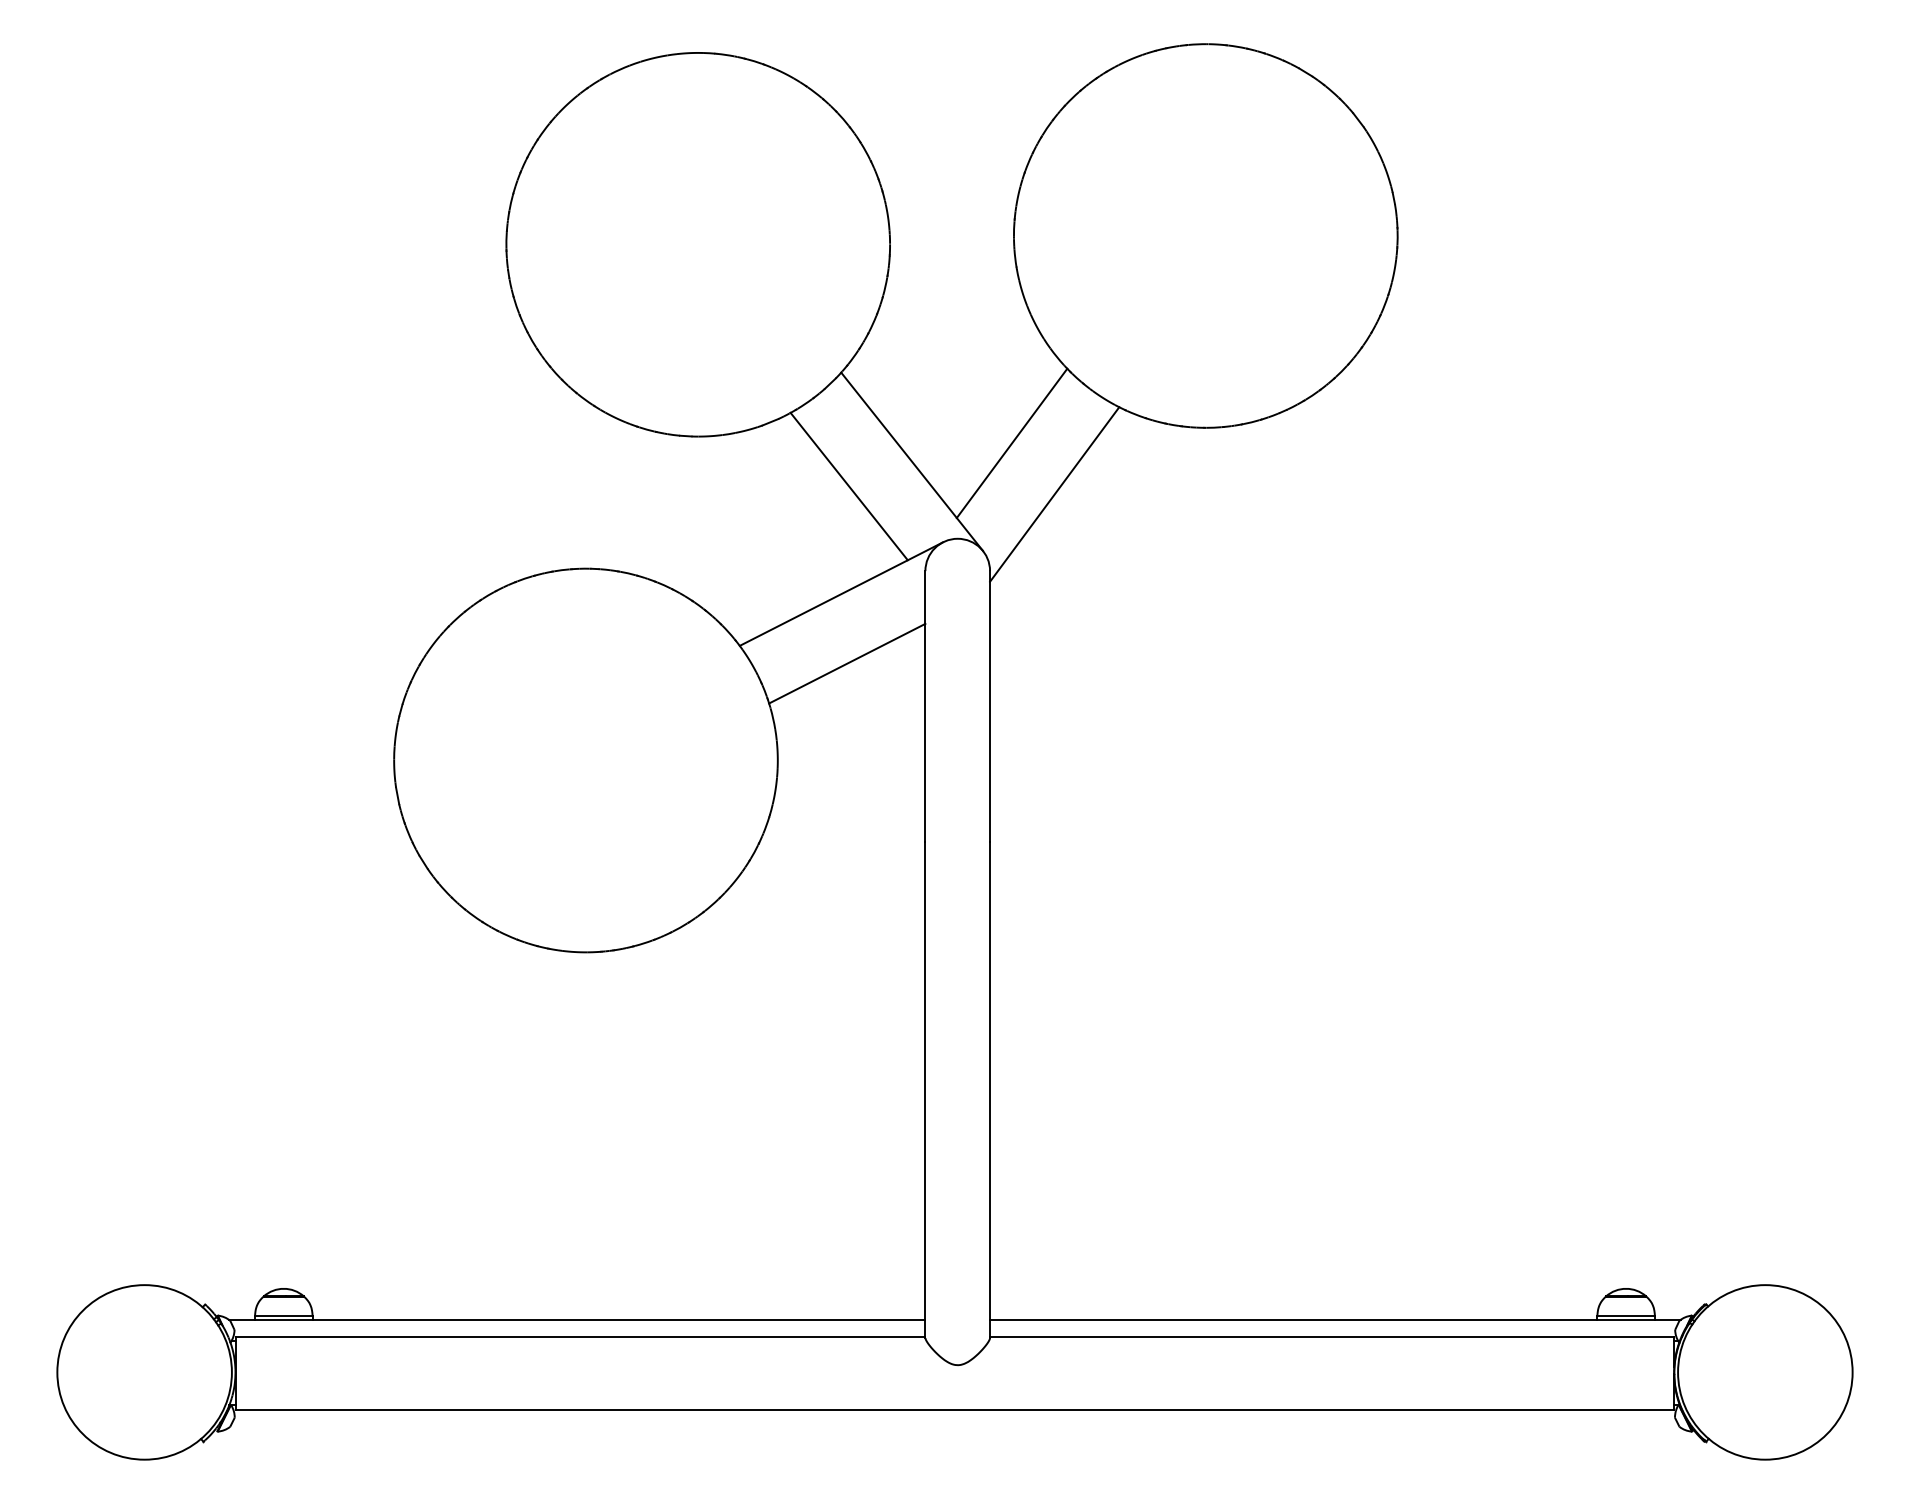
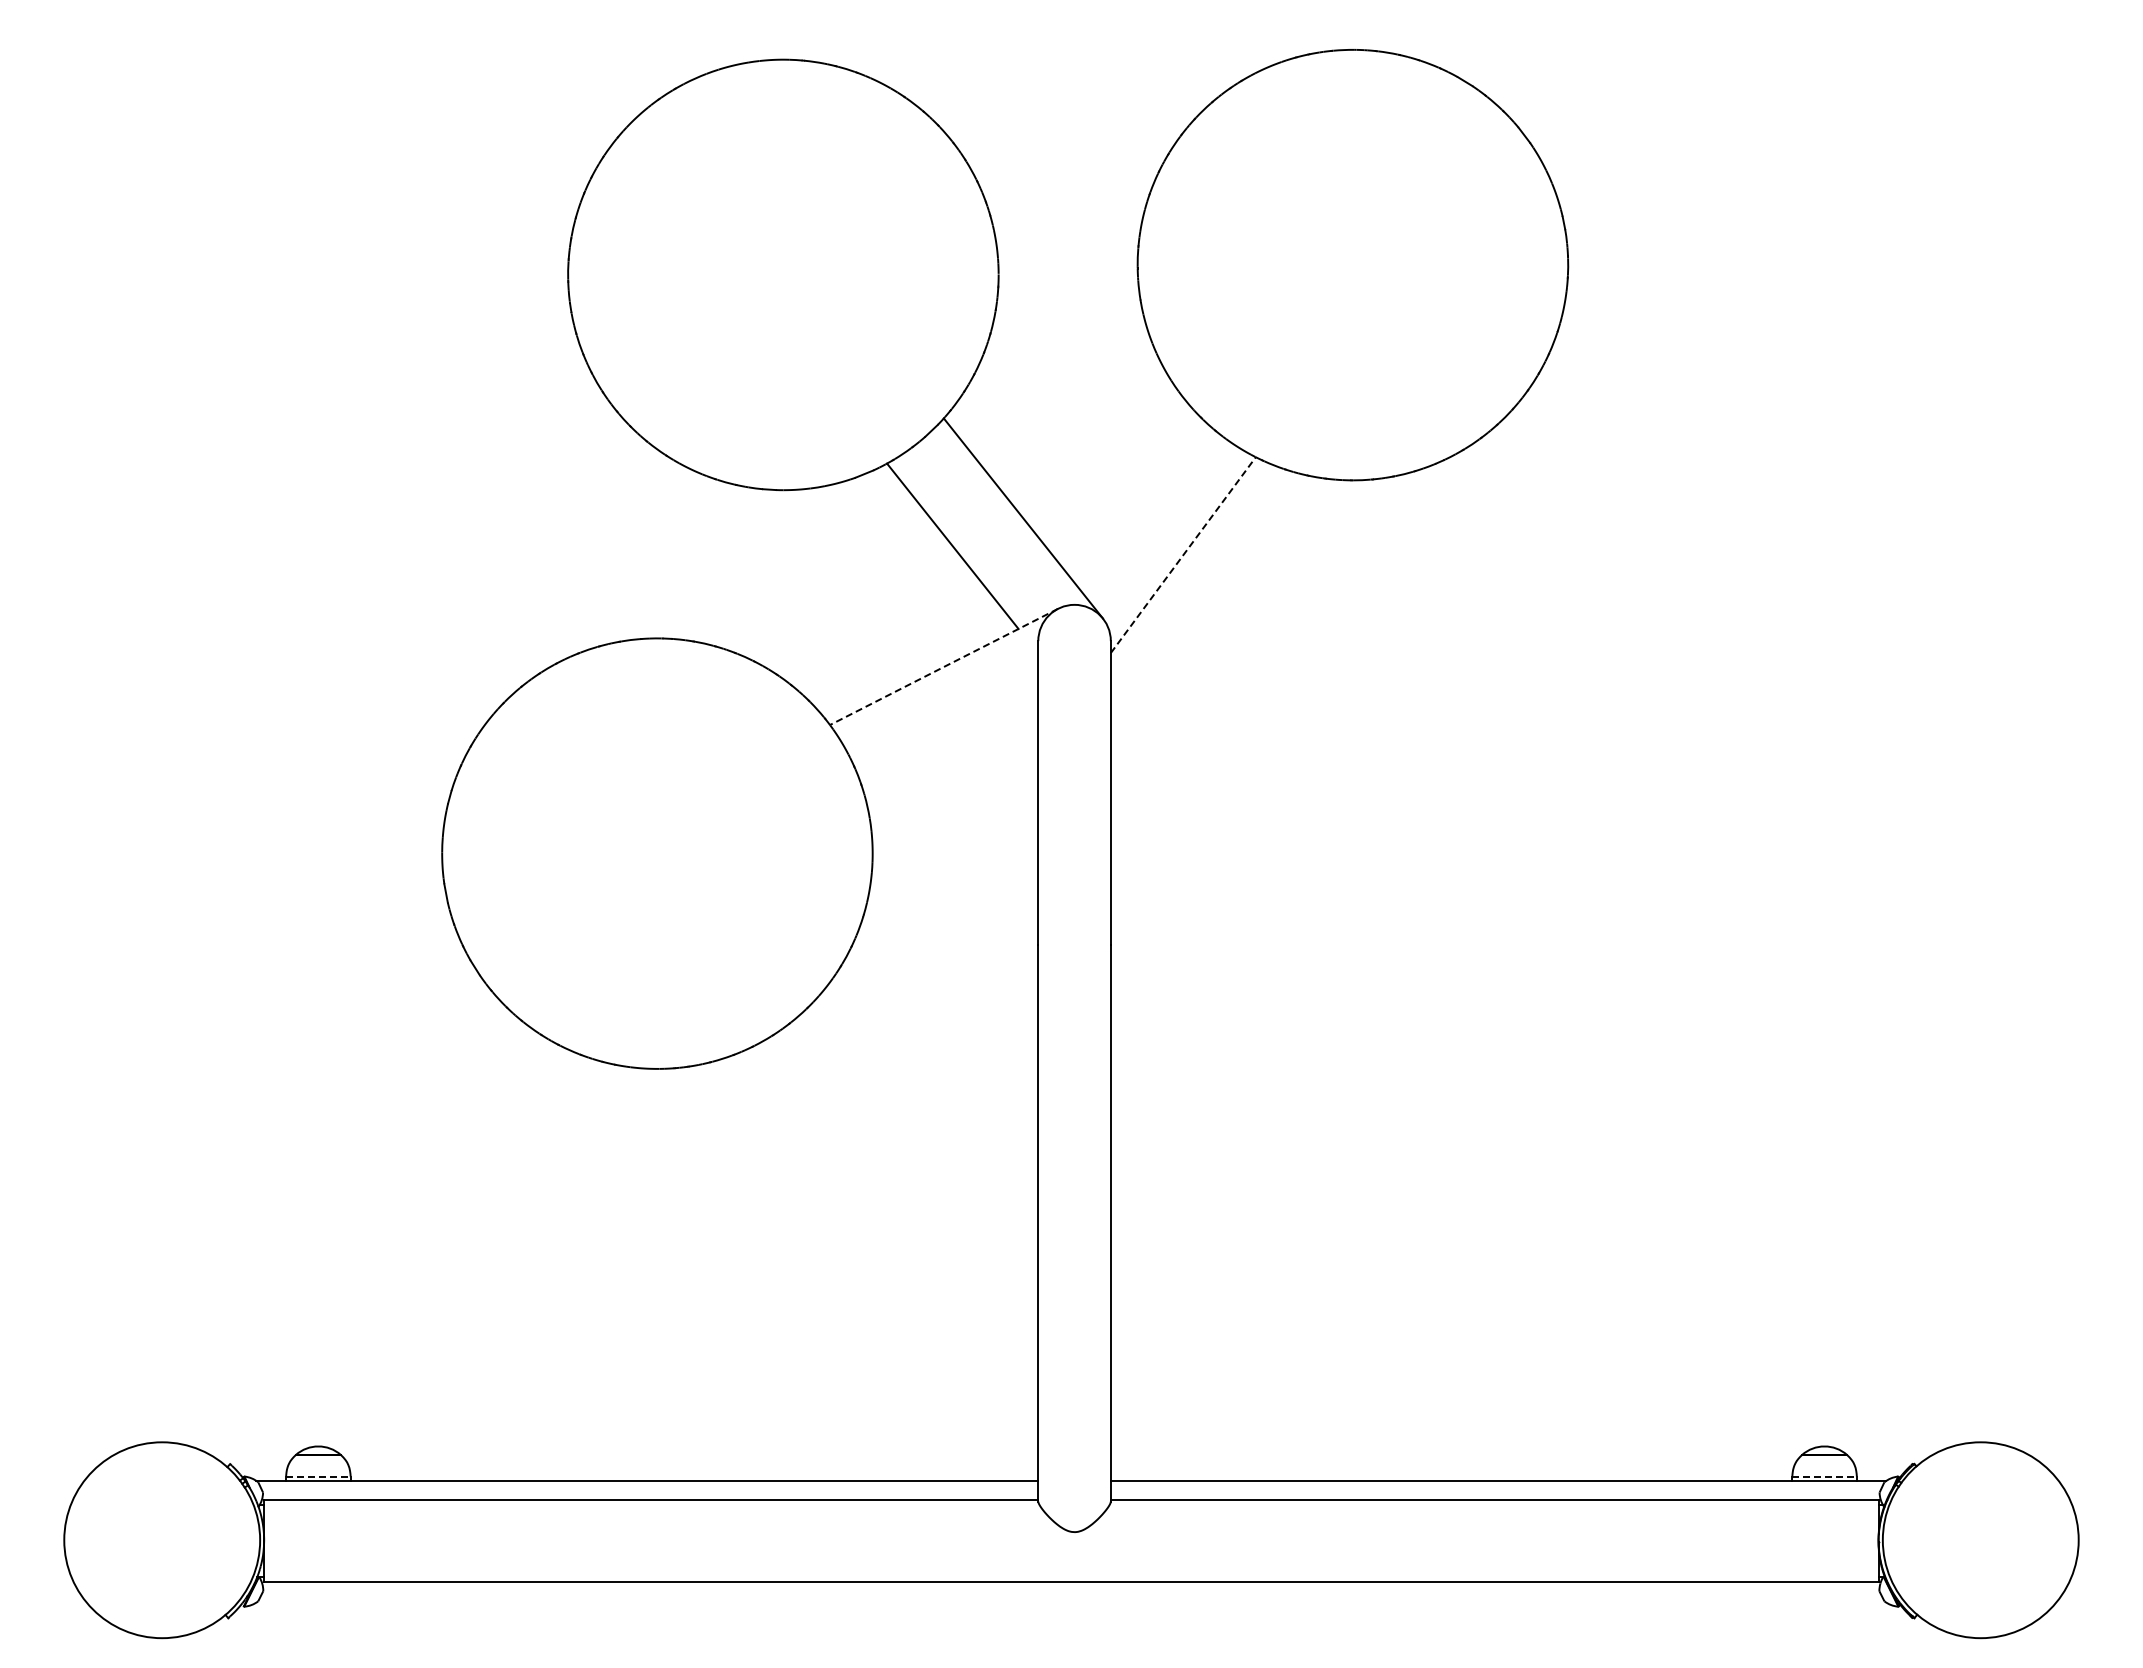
line: (1012, 443) -> (1135, 497), removed
line: (1054, 494) -> (1183, 555), solid -> dashed
line: (841, 593) -> (944, 666), solid -> dashed
line: (847, 663) -> (950, 744), removed
line: (283, 1315) -> (318, 1476), solid -> dashed
line: (1626, 1315) -> (1825, 1476), solid -> dashed

